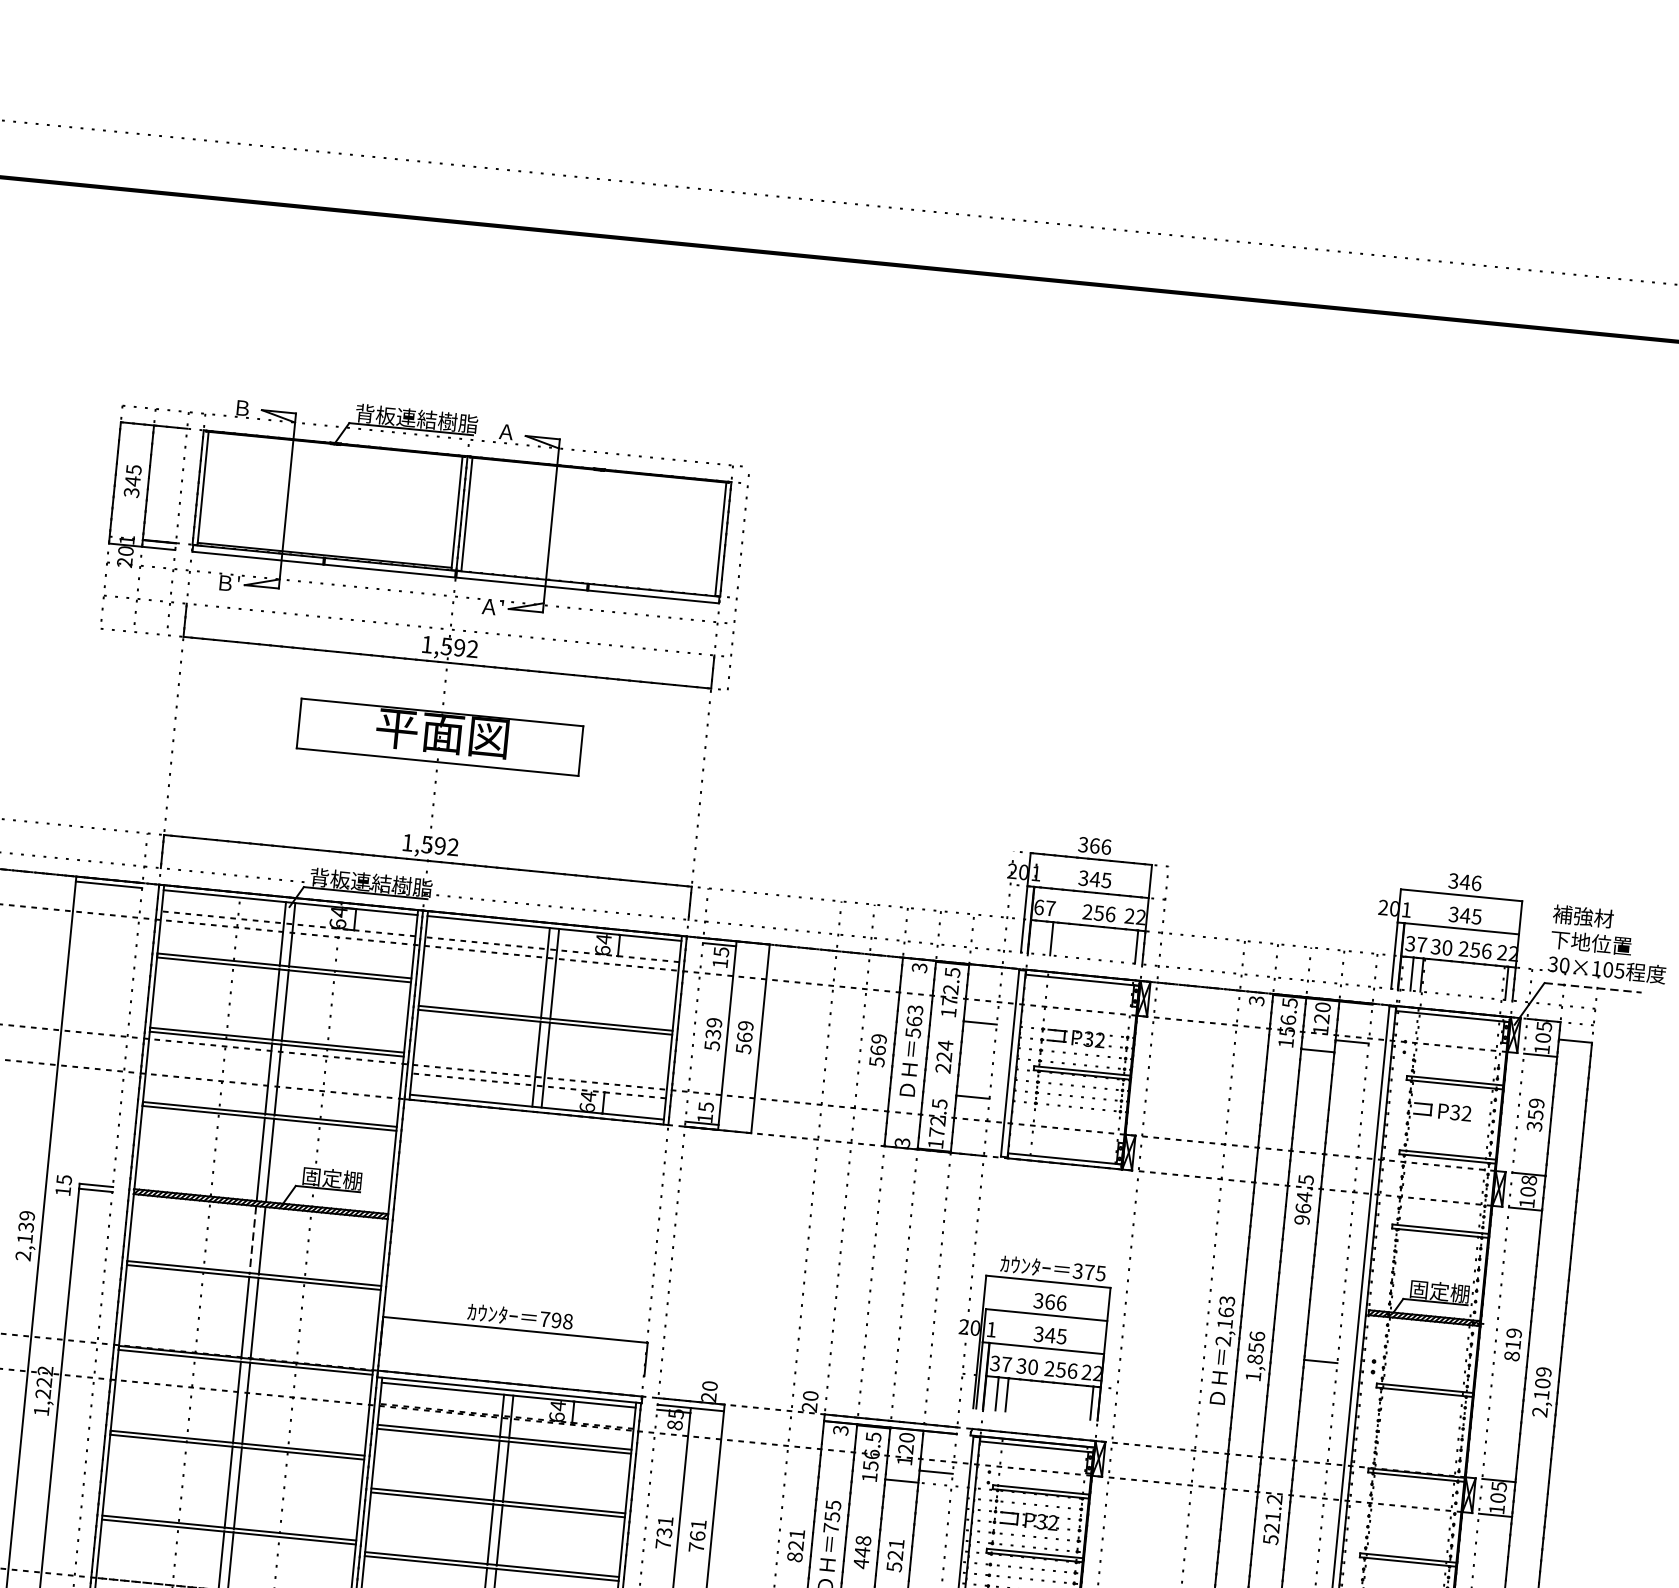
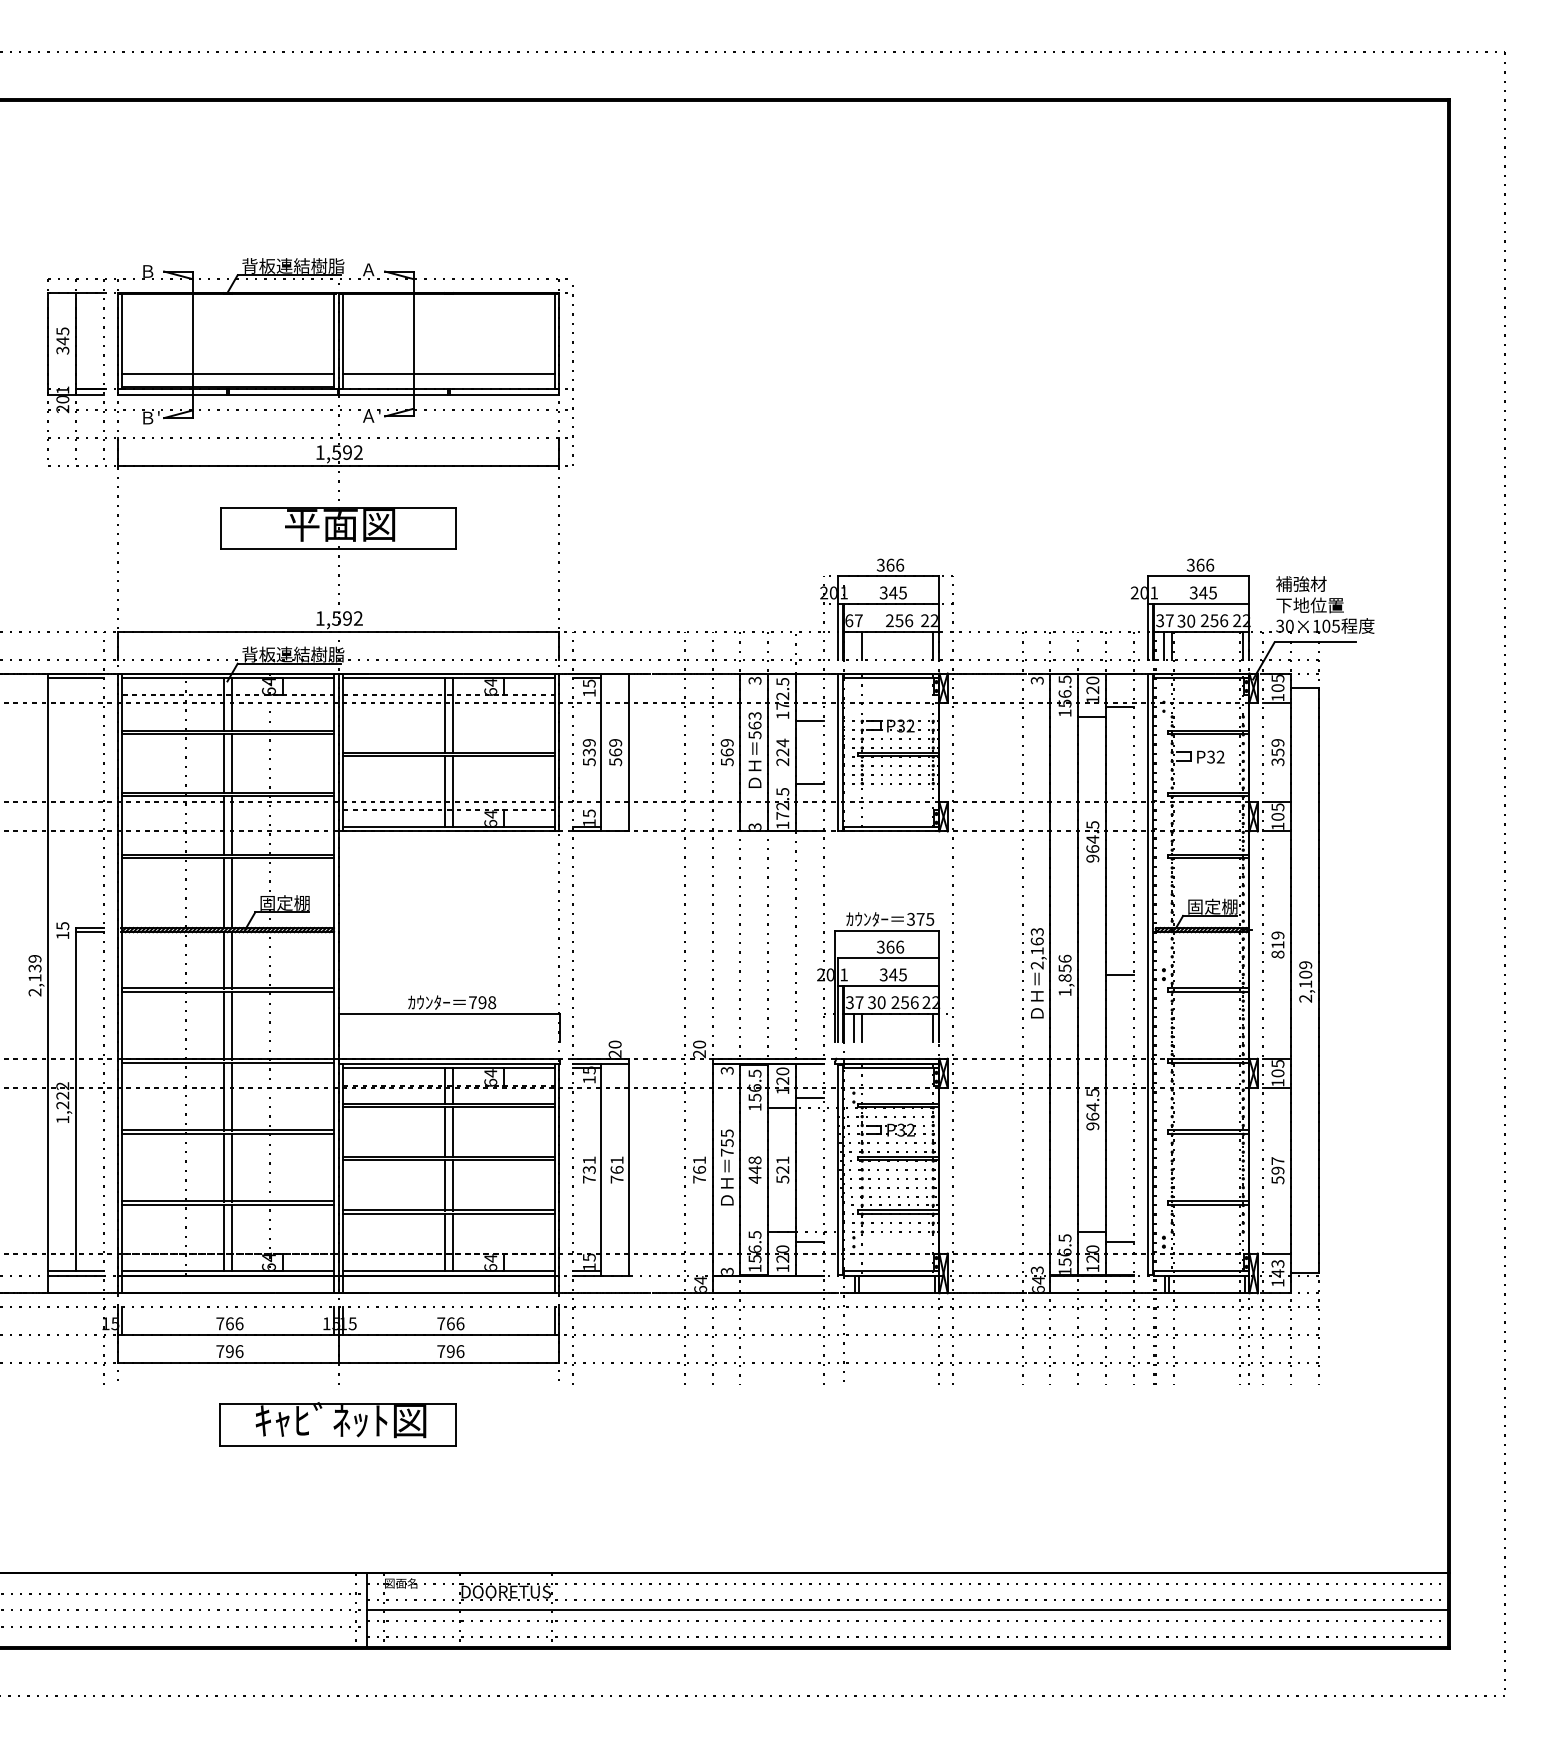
line: (325, 540) -> (227, 374), added
line: (589, 566) -> (448, 374), added
text: (1465, 881) -> (1200, 564), 346 -> 366
line: (1593, 987) -> (1315, 642), dashed -> solid
text: (1528, 1180) -> (1277, 807), 108 -> 105
line: (253, 1239) -> (224, 960), dashed -> solid
text: (674, 1424) -> (588, 1079), 85 -> 15
text: (1272, 1519) -> (1092, 1109), 521.2 -> 964.5
text: (795, 1551) -> (699, 1174), 821 -> 761

